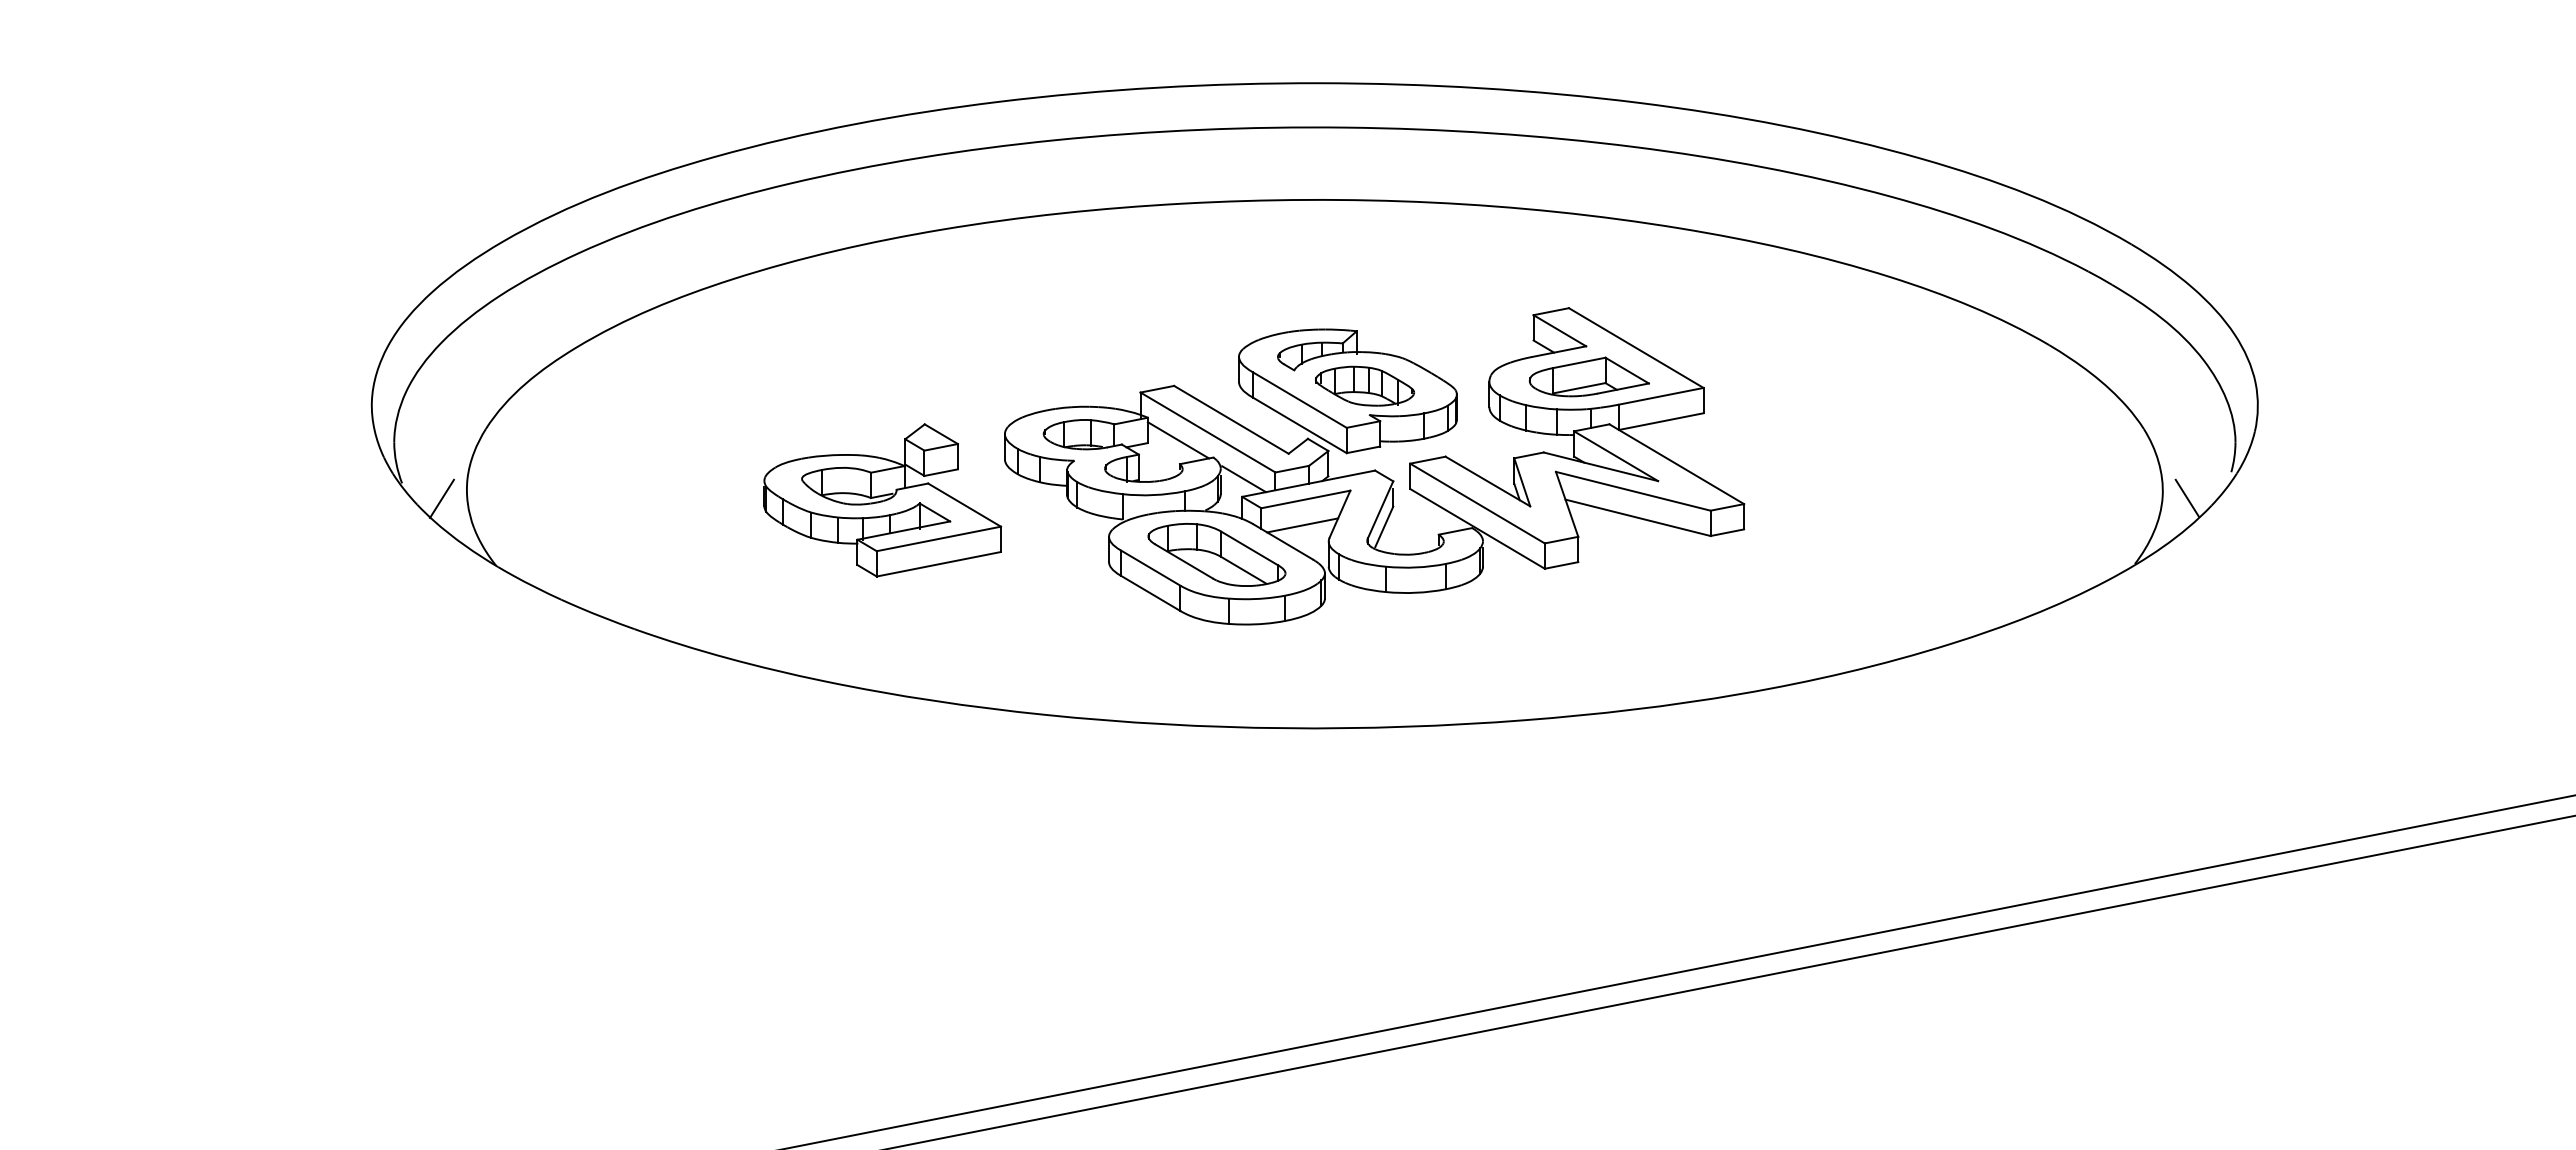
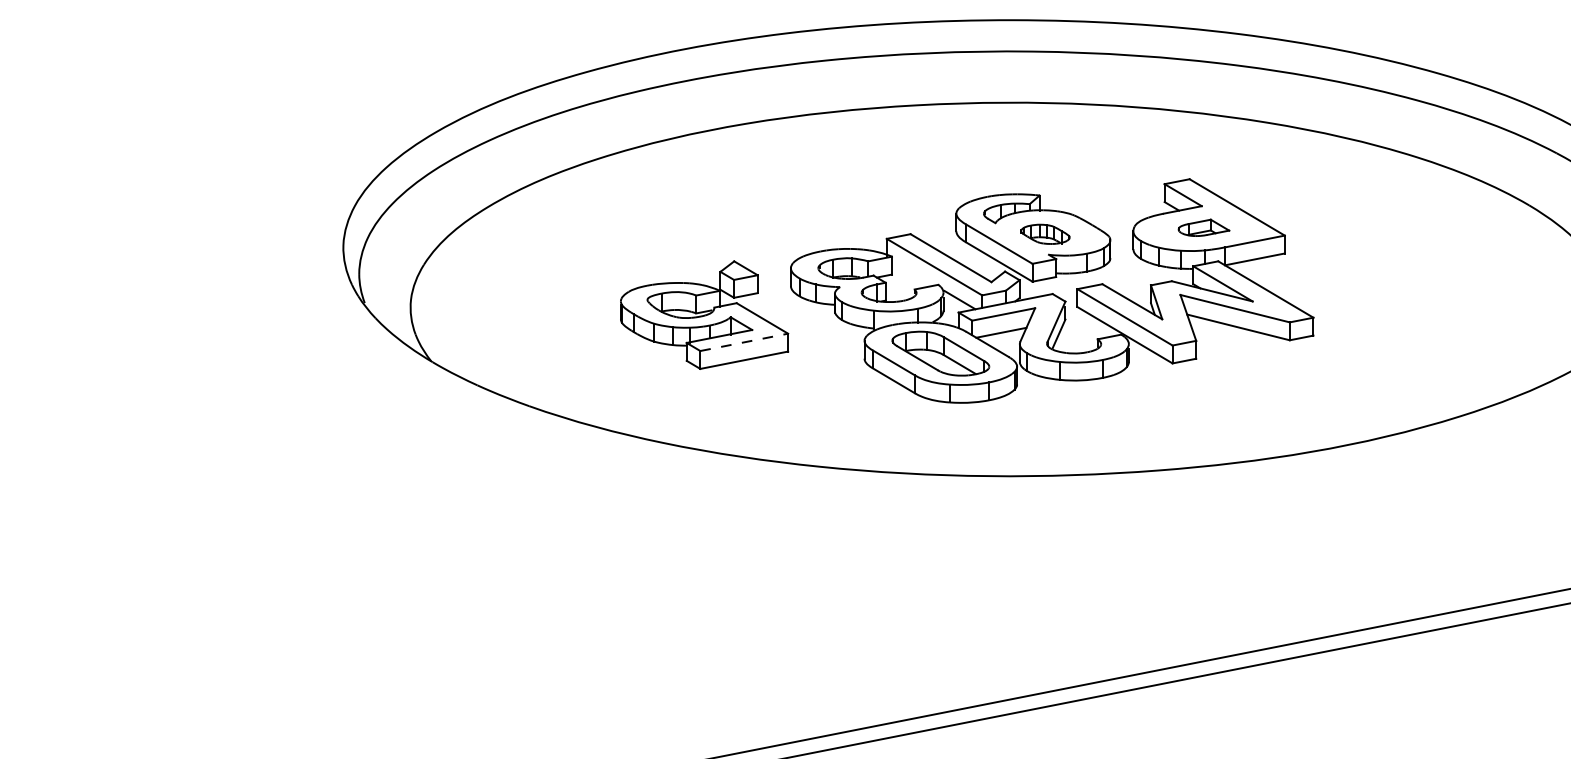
part: (1588, 376) -> (1203, 227), size x0.6
part: (1364, 385) -> (1045, 233), size x0.7
line: (1178, 440) -> (913, 272), removed
line: (441, 498) -> (392, 313), removed
line: (939, 538) -> (744, 342), solid -> dashed

